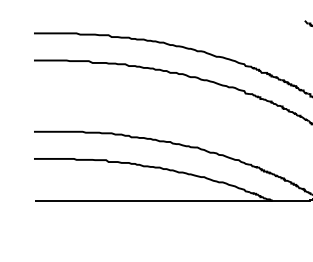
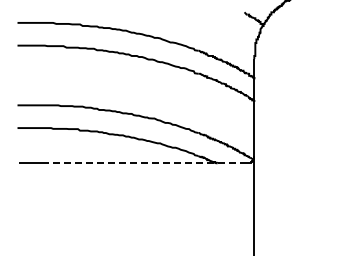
line: (185, 201) -> (144, 163), solid -> dashed

